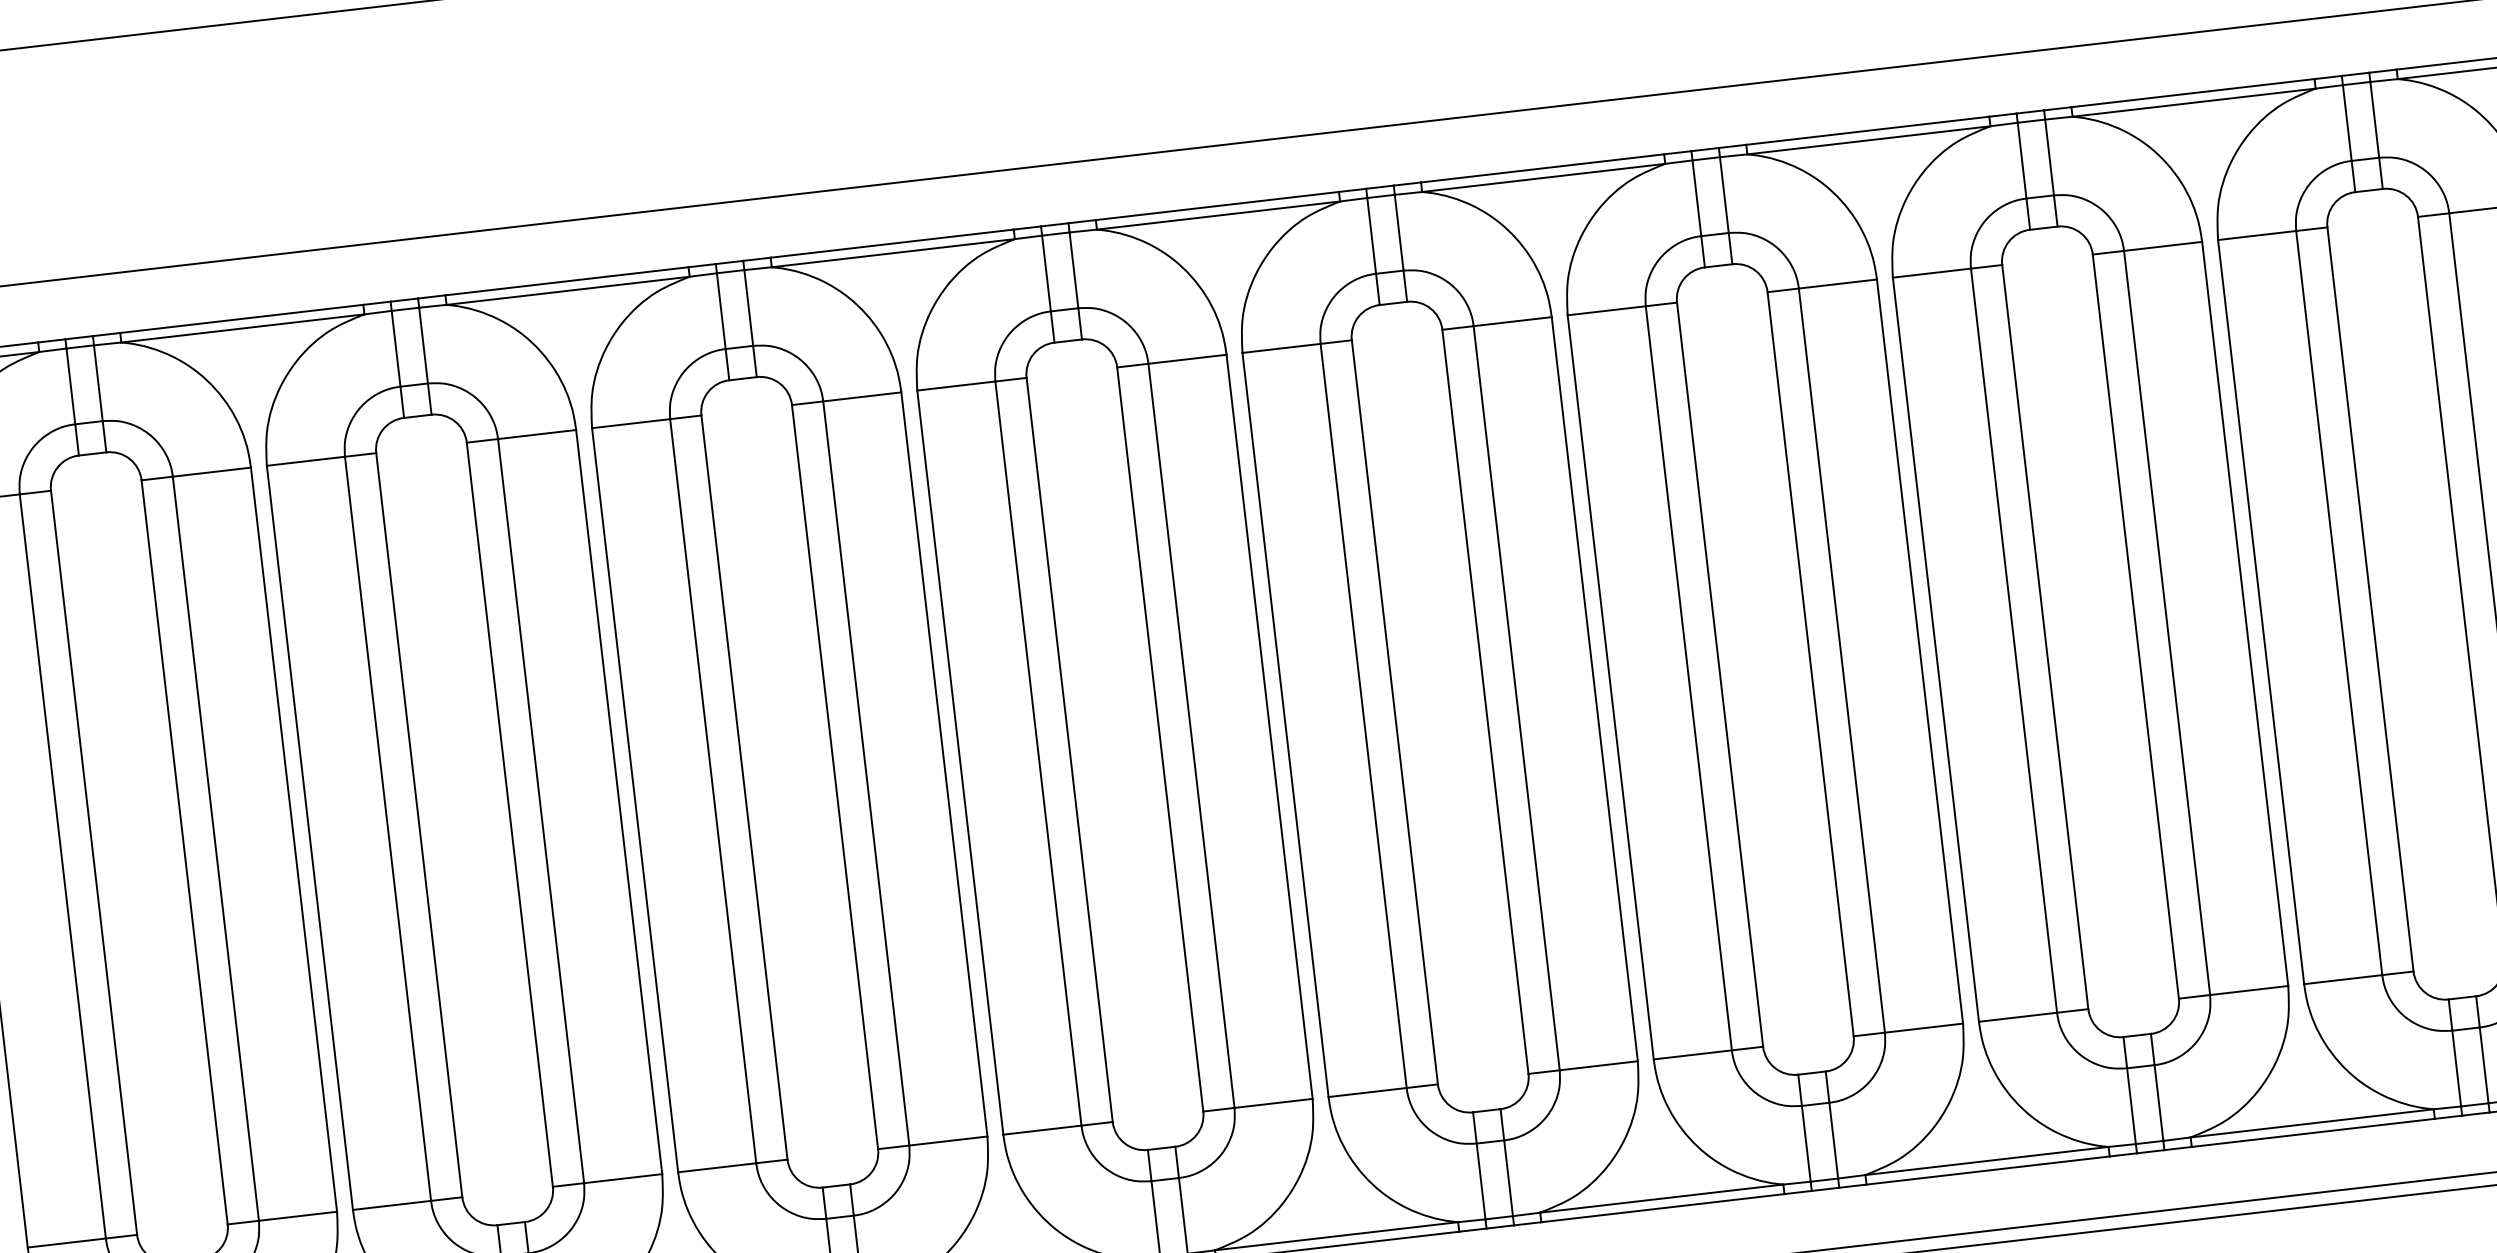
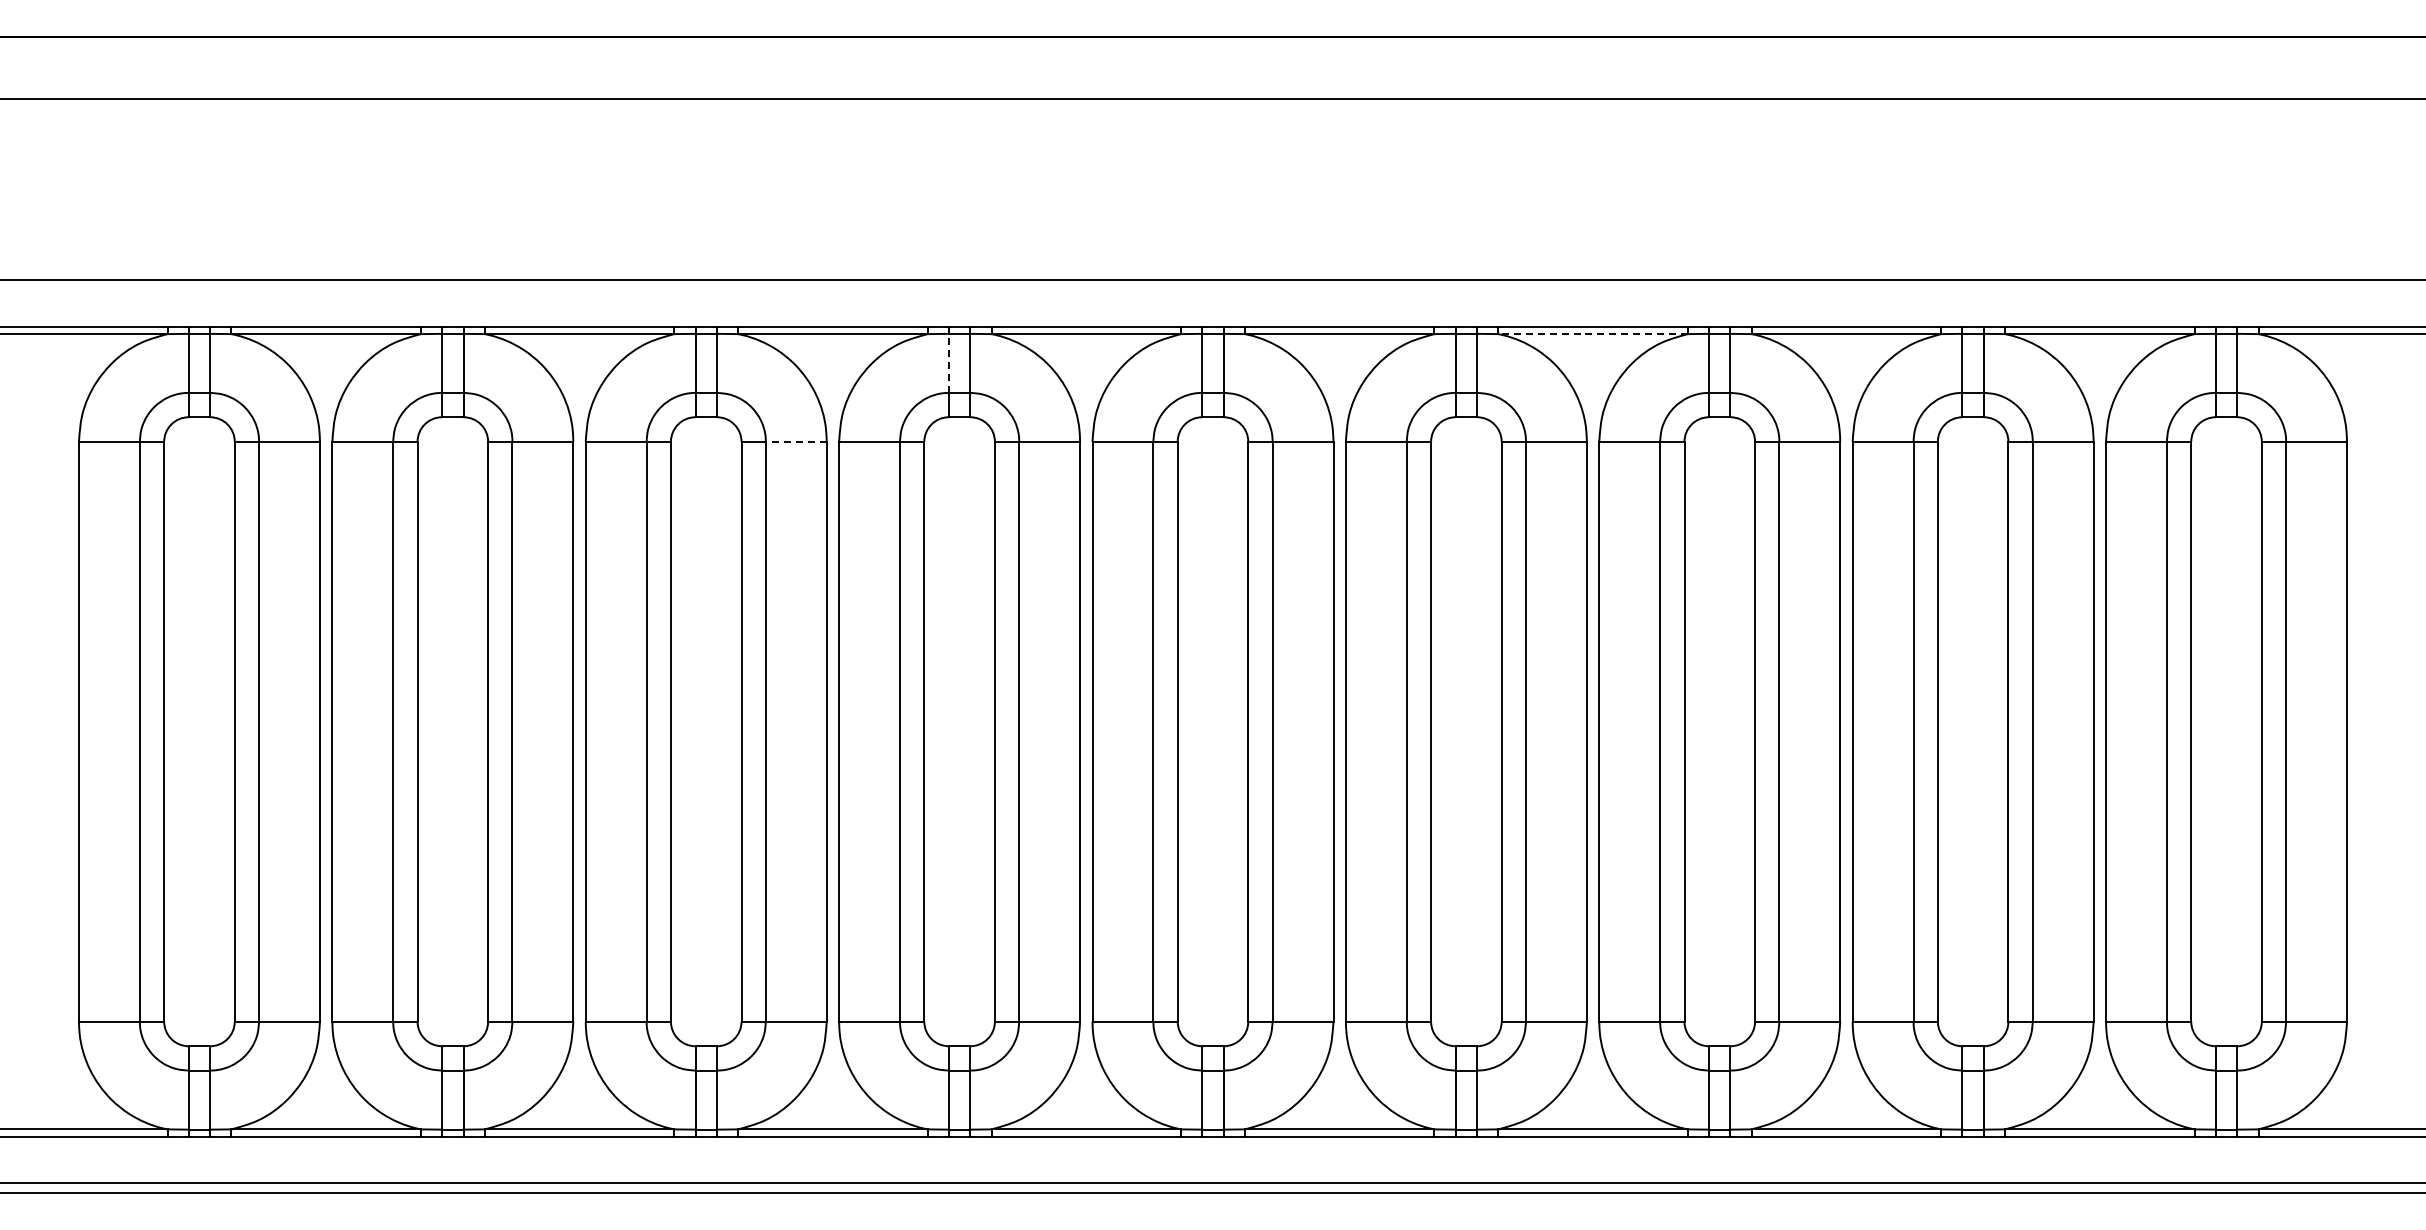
line: (1869, 140) -> (1593, 334), solid -> dashed
line: (1046, 273) -> (948, 363), solid -> dashed
line: (861, 396) -> (795, 441), solid -> dashed

